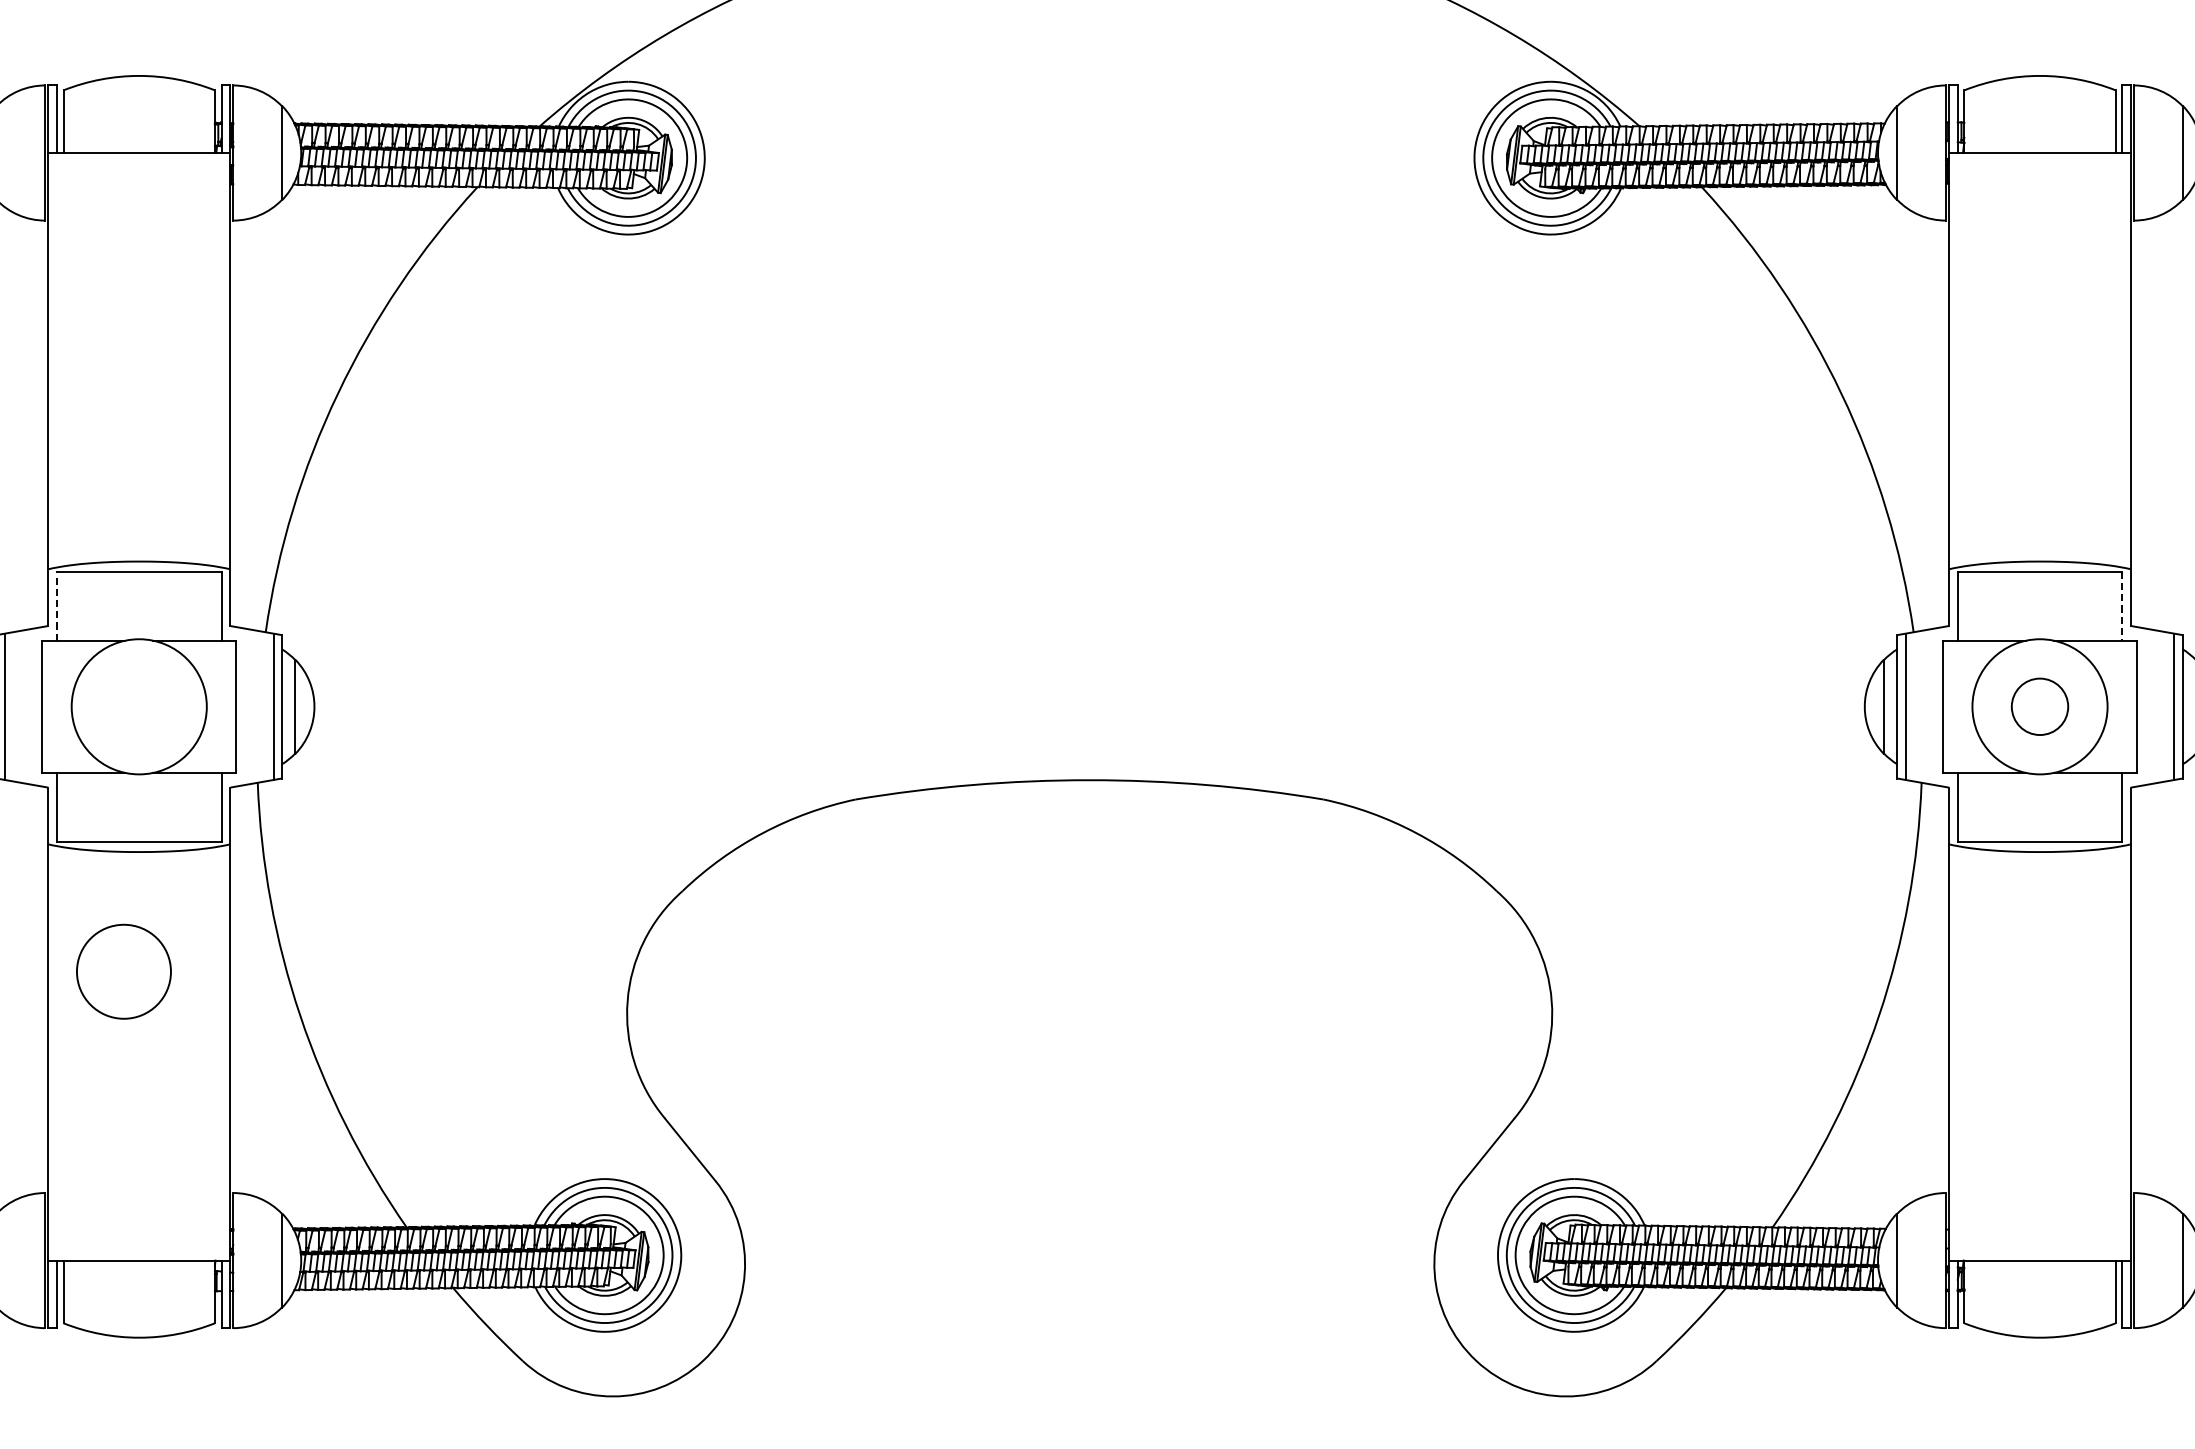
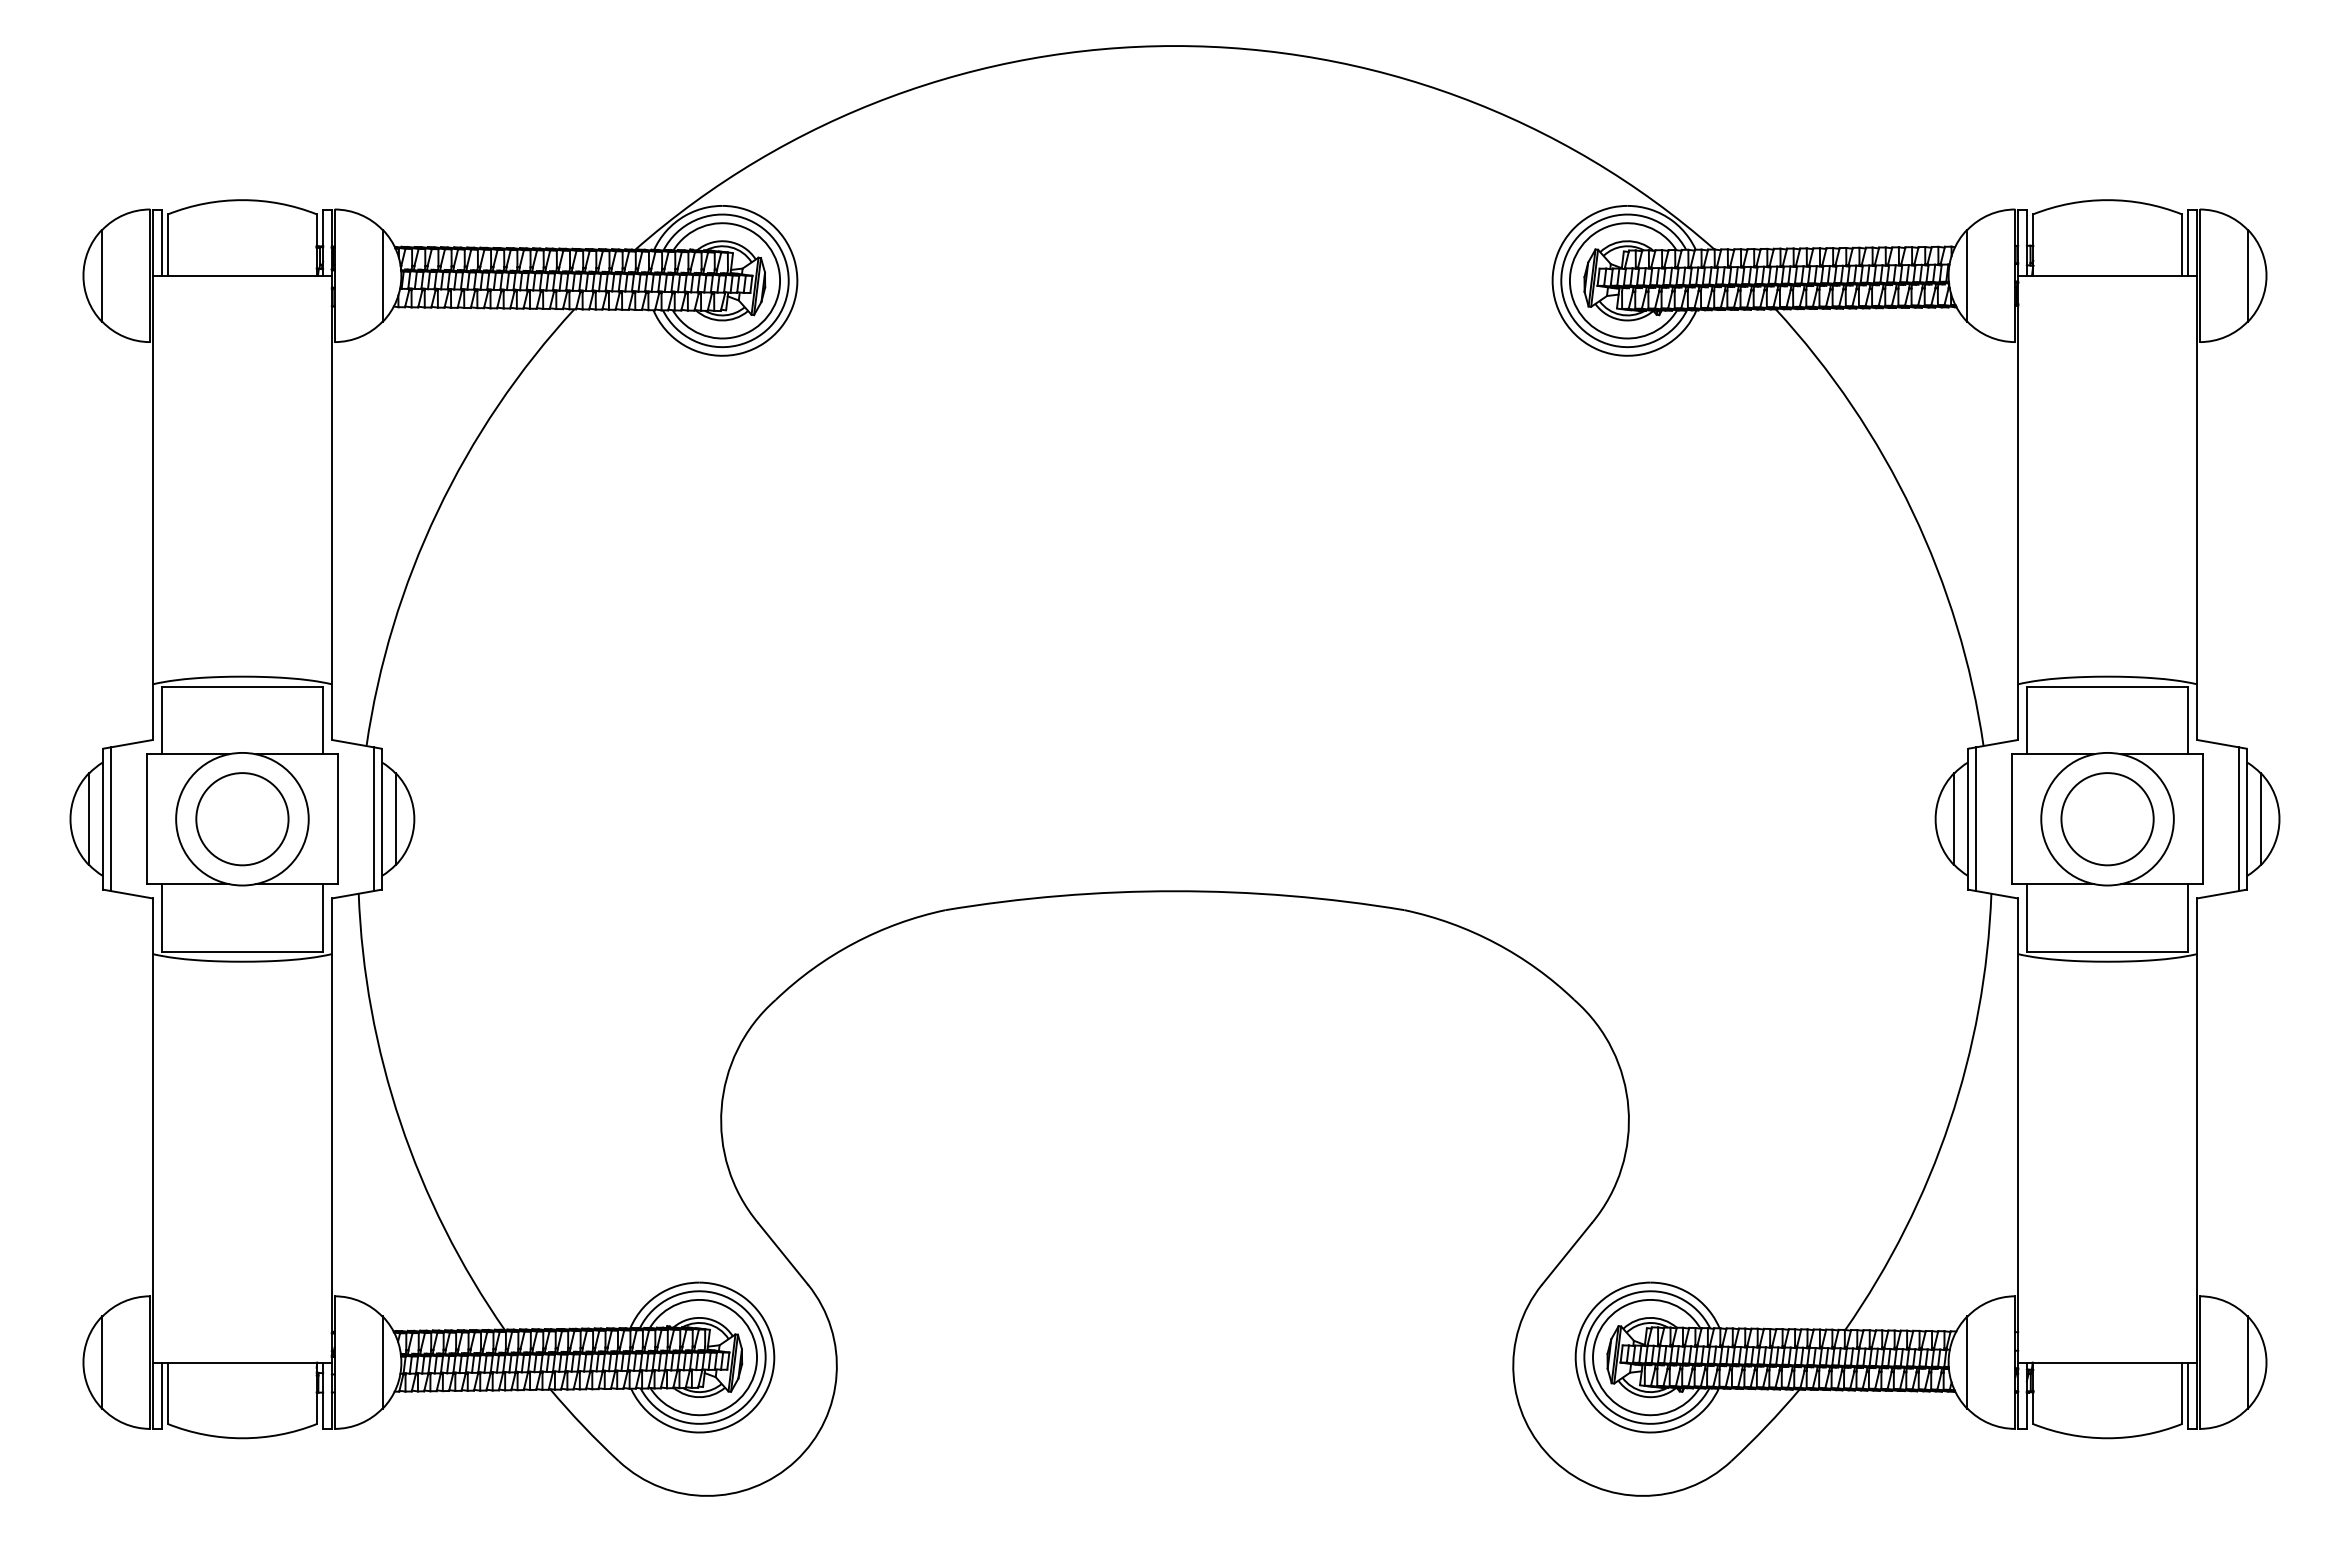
line: (56, 606) -> (161, 720), dashed -> solid
line: (2122, 606) -> (2188, 720), dashed -> solid
circle: (2039, 707) -> (2107, 819), size x1.67
circle: (124, 972) -> (242, 819), moved

